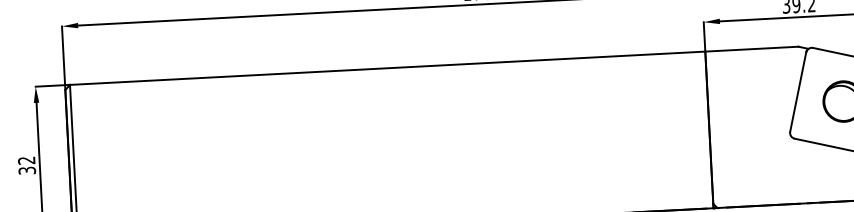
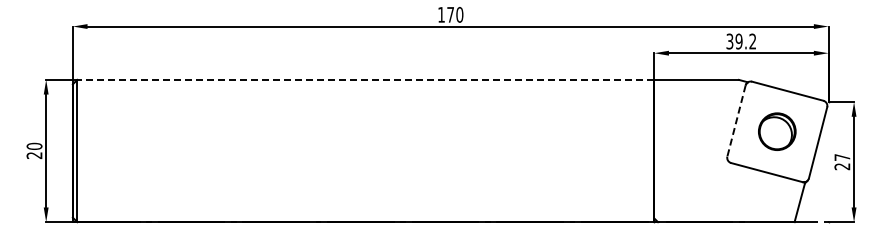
line: (387, 67) -> (365, 79), solid -> dashed
line: (798, 92) -> (736, 121), solid -> dashed
text: (26, 165) -> (34, 150), 32 -> 20

